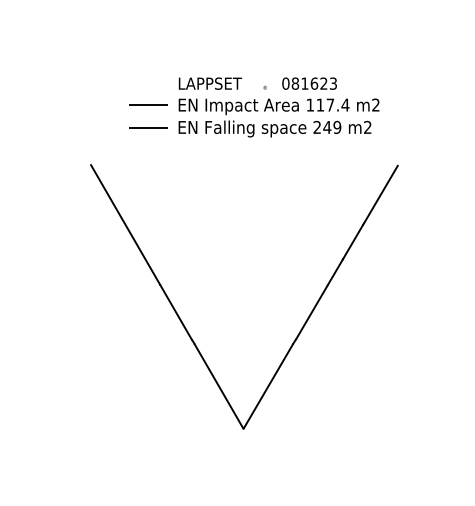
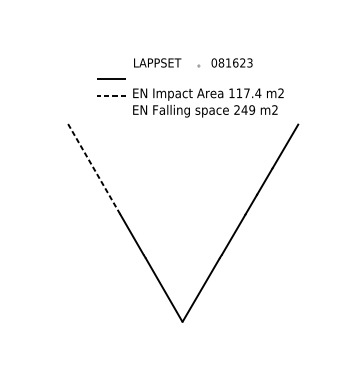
text: (278, 117) -> (208, 102), moved
line: (148, 127) -> (111, 95), solid -> dashed
line: (125, 224) -> (93, 168), solid -> dashed

